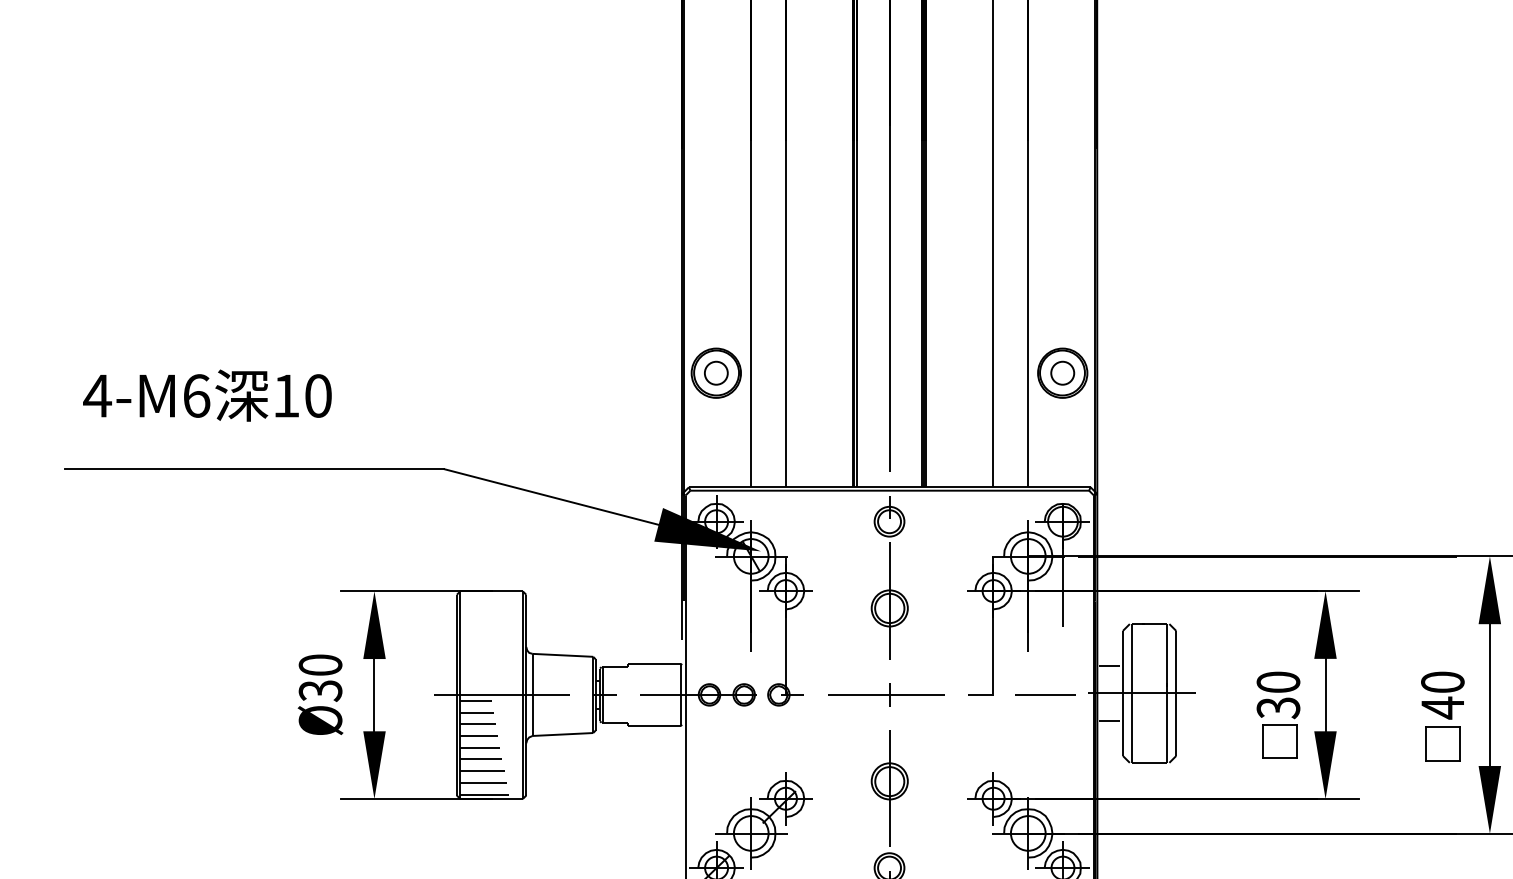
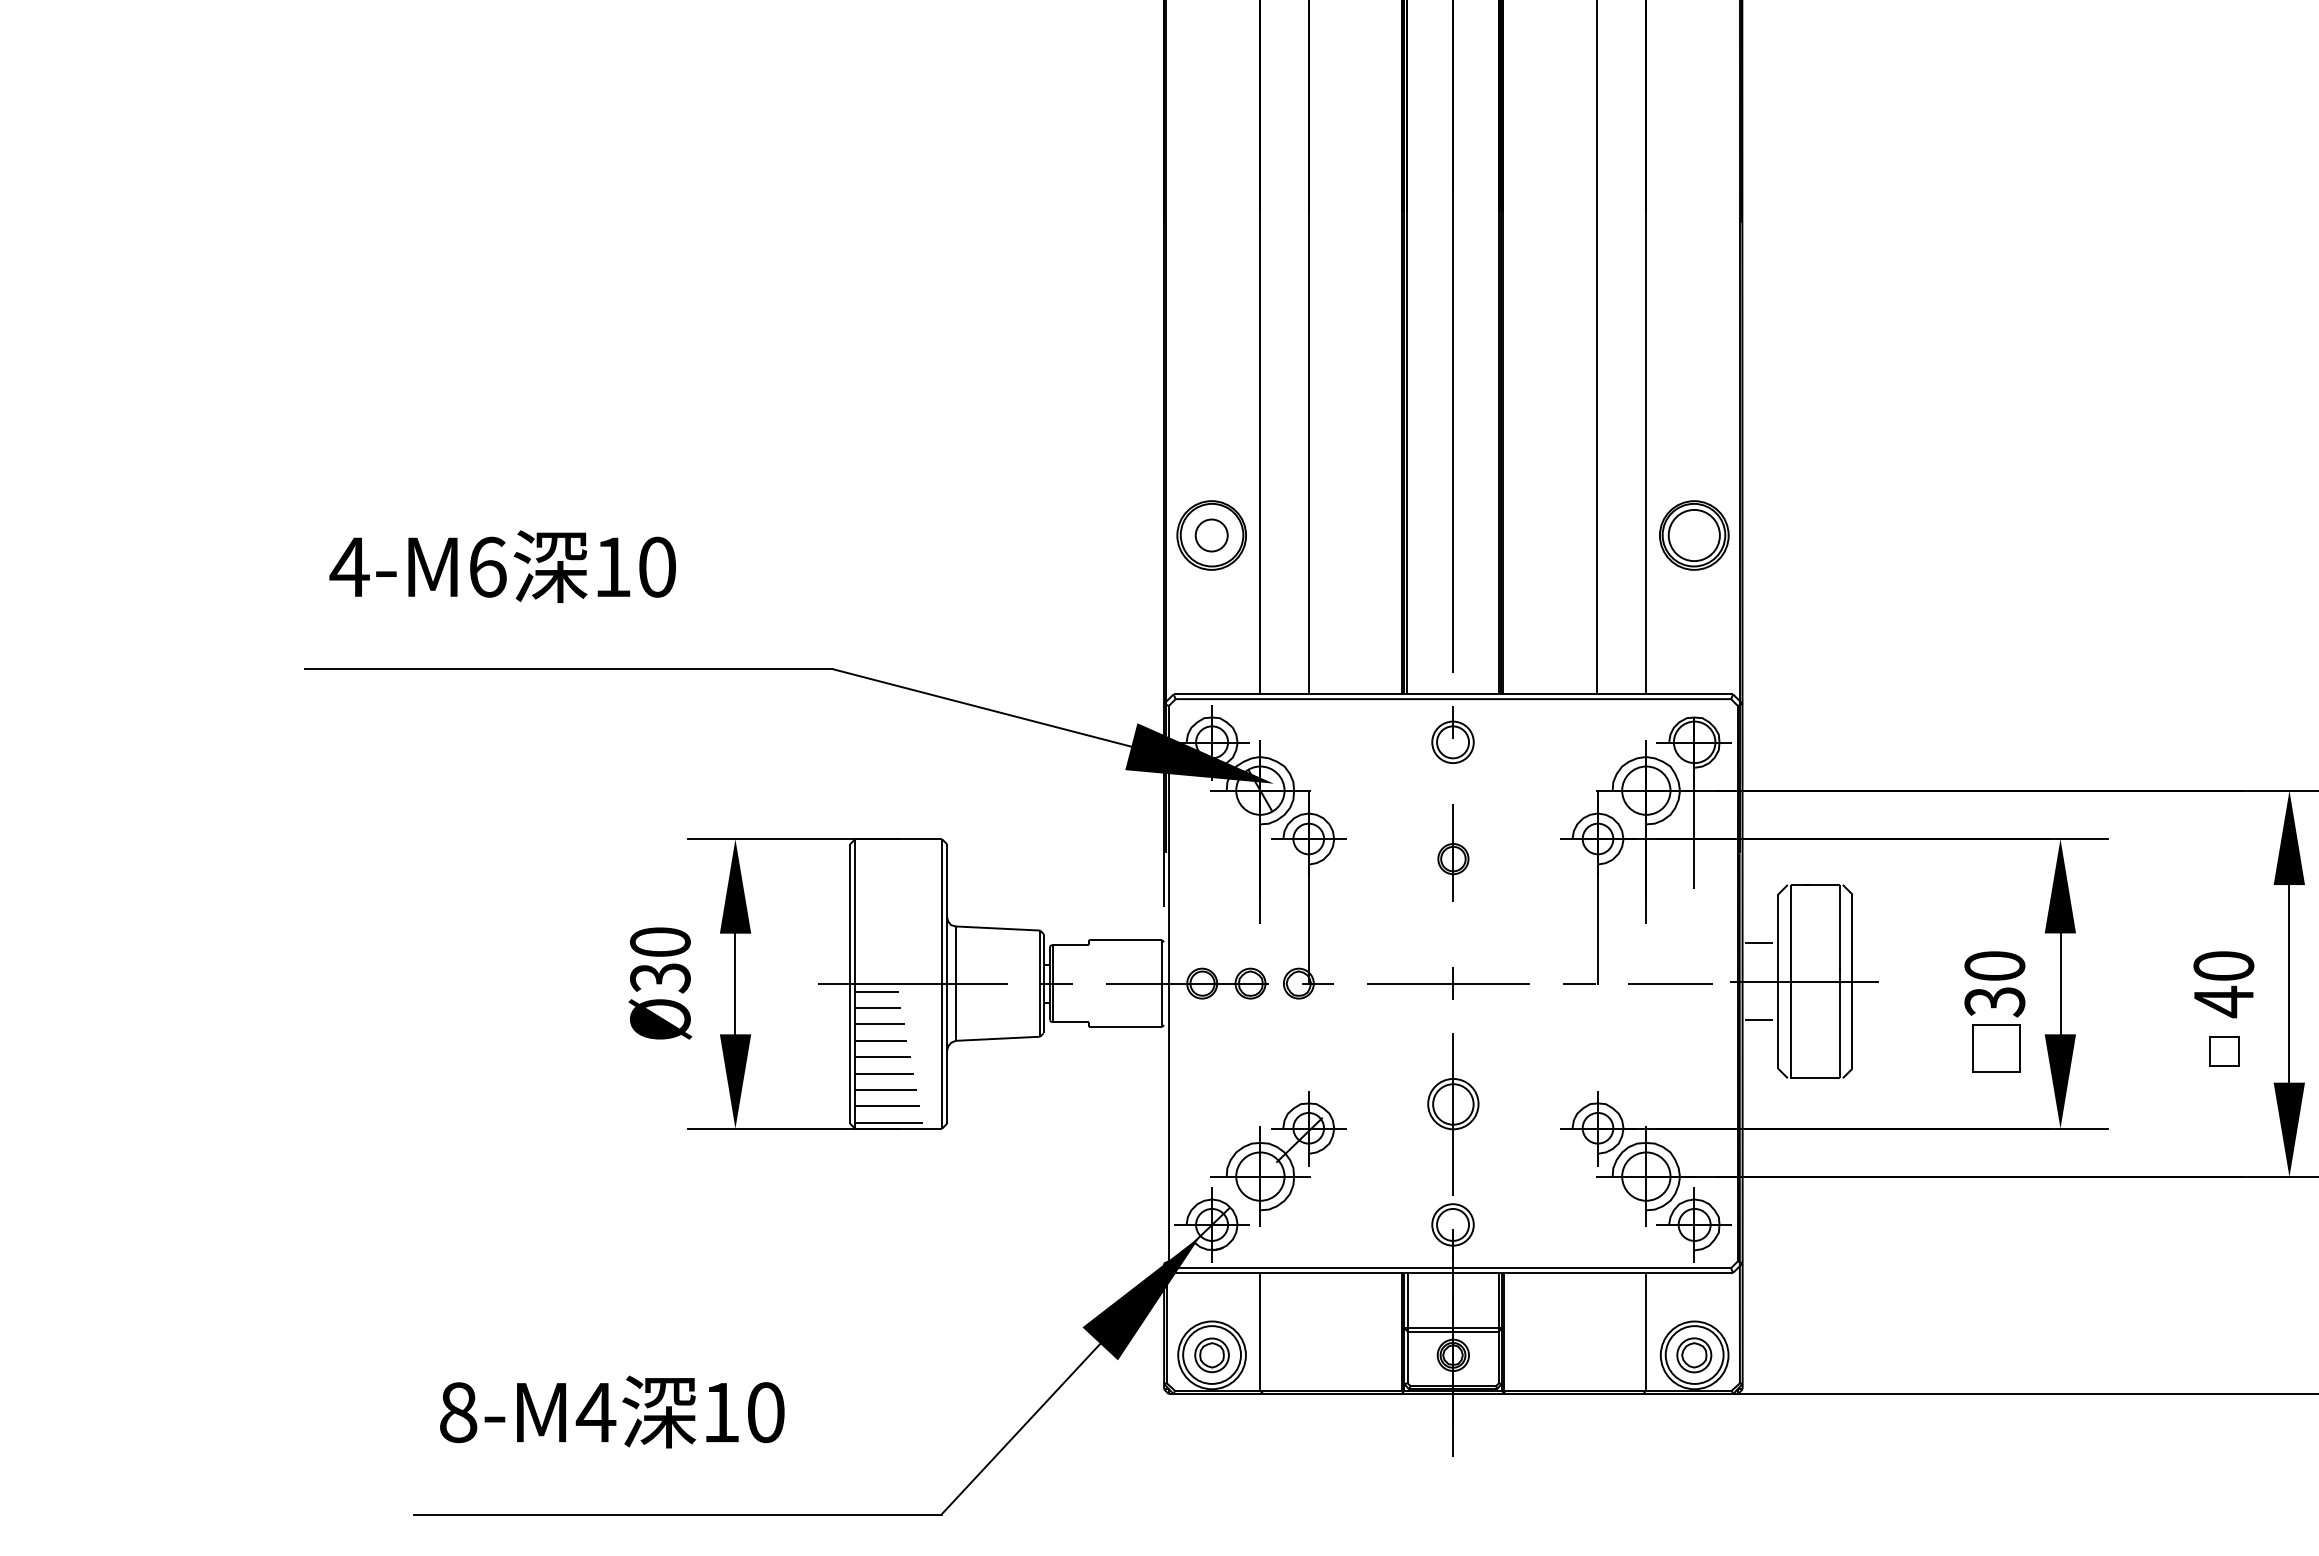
circle: (1062, 373) -> (1694, 535), size x1.6
part: (889, 600) -> (1453, 852), size x0.6
part: (1443, 743) -> (2224, 1051), size x0.6

